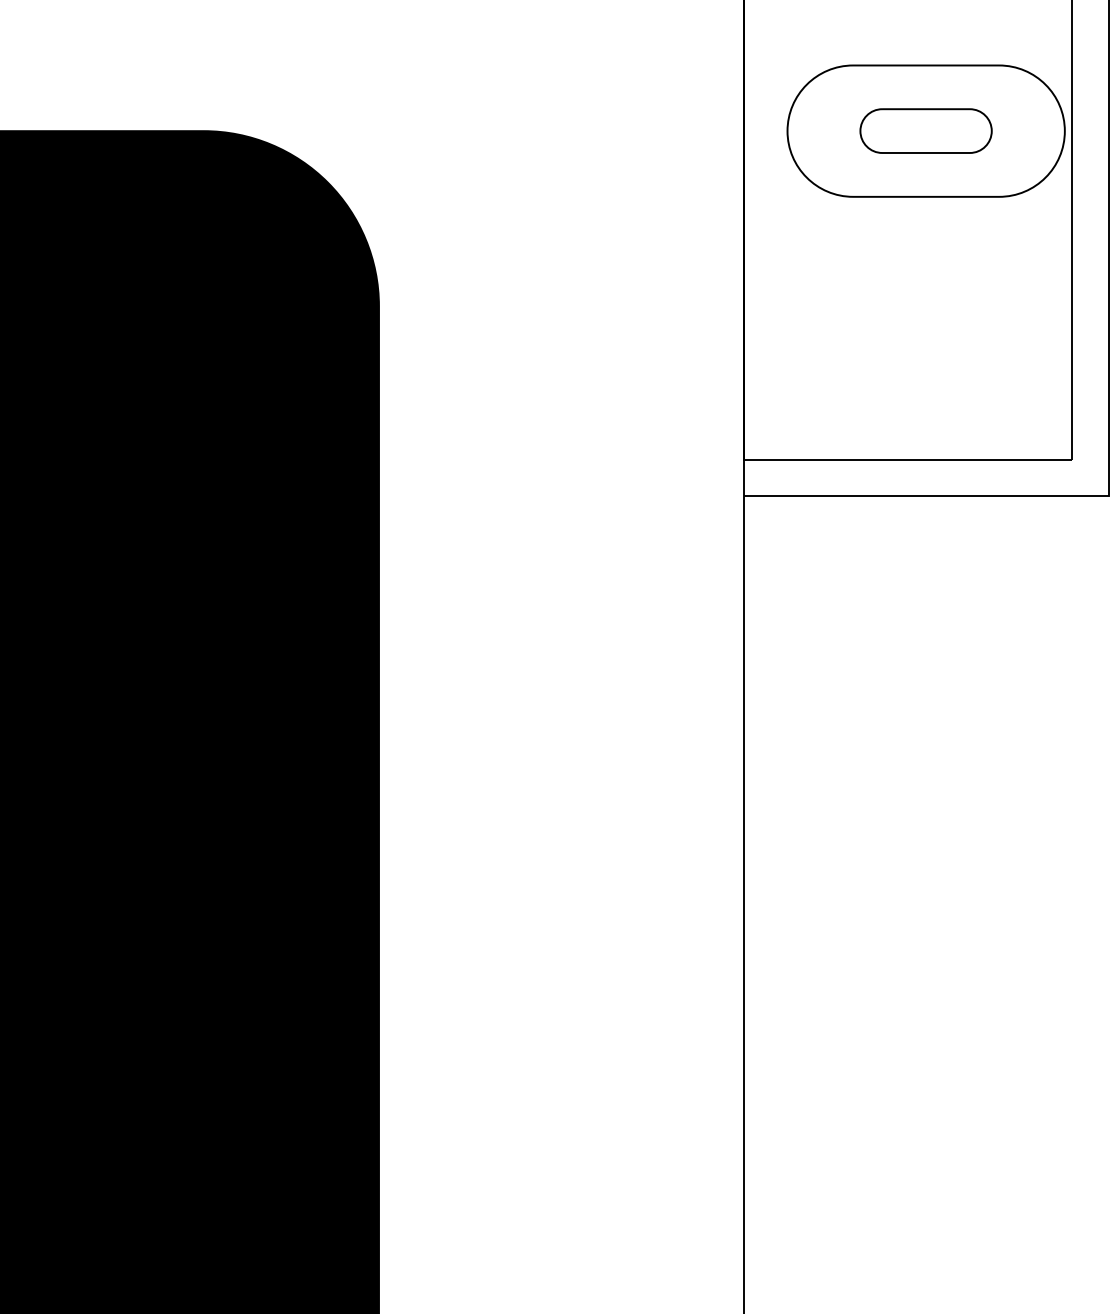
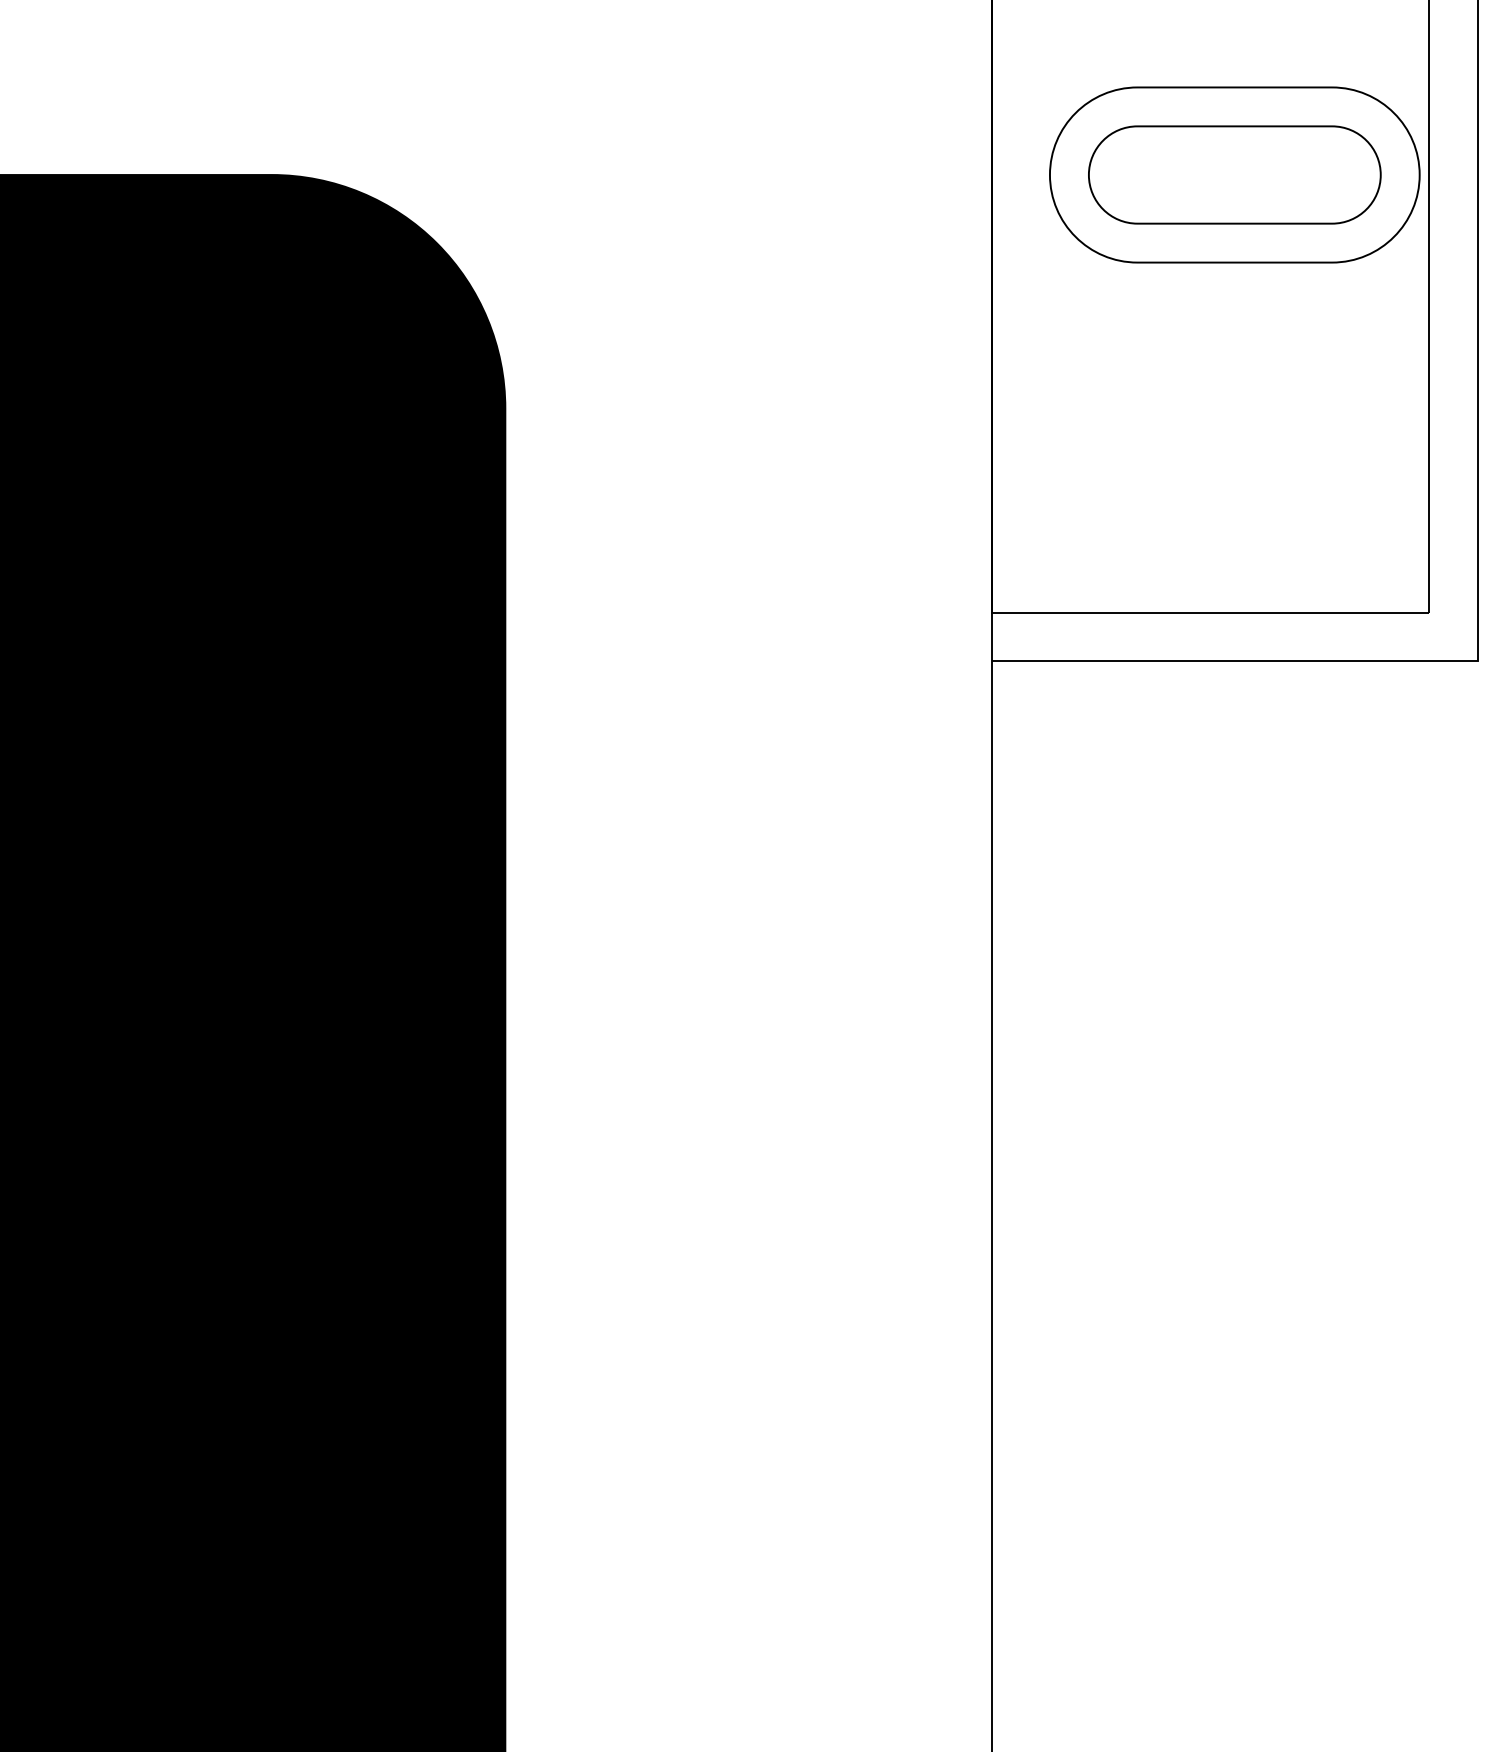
part: (925, 130) -> (1233, 174), size x1.67

